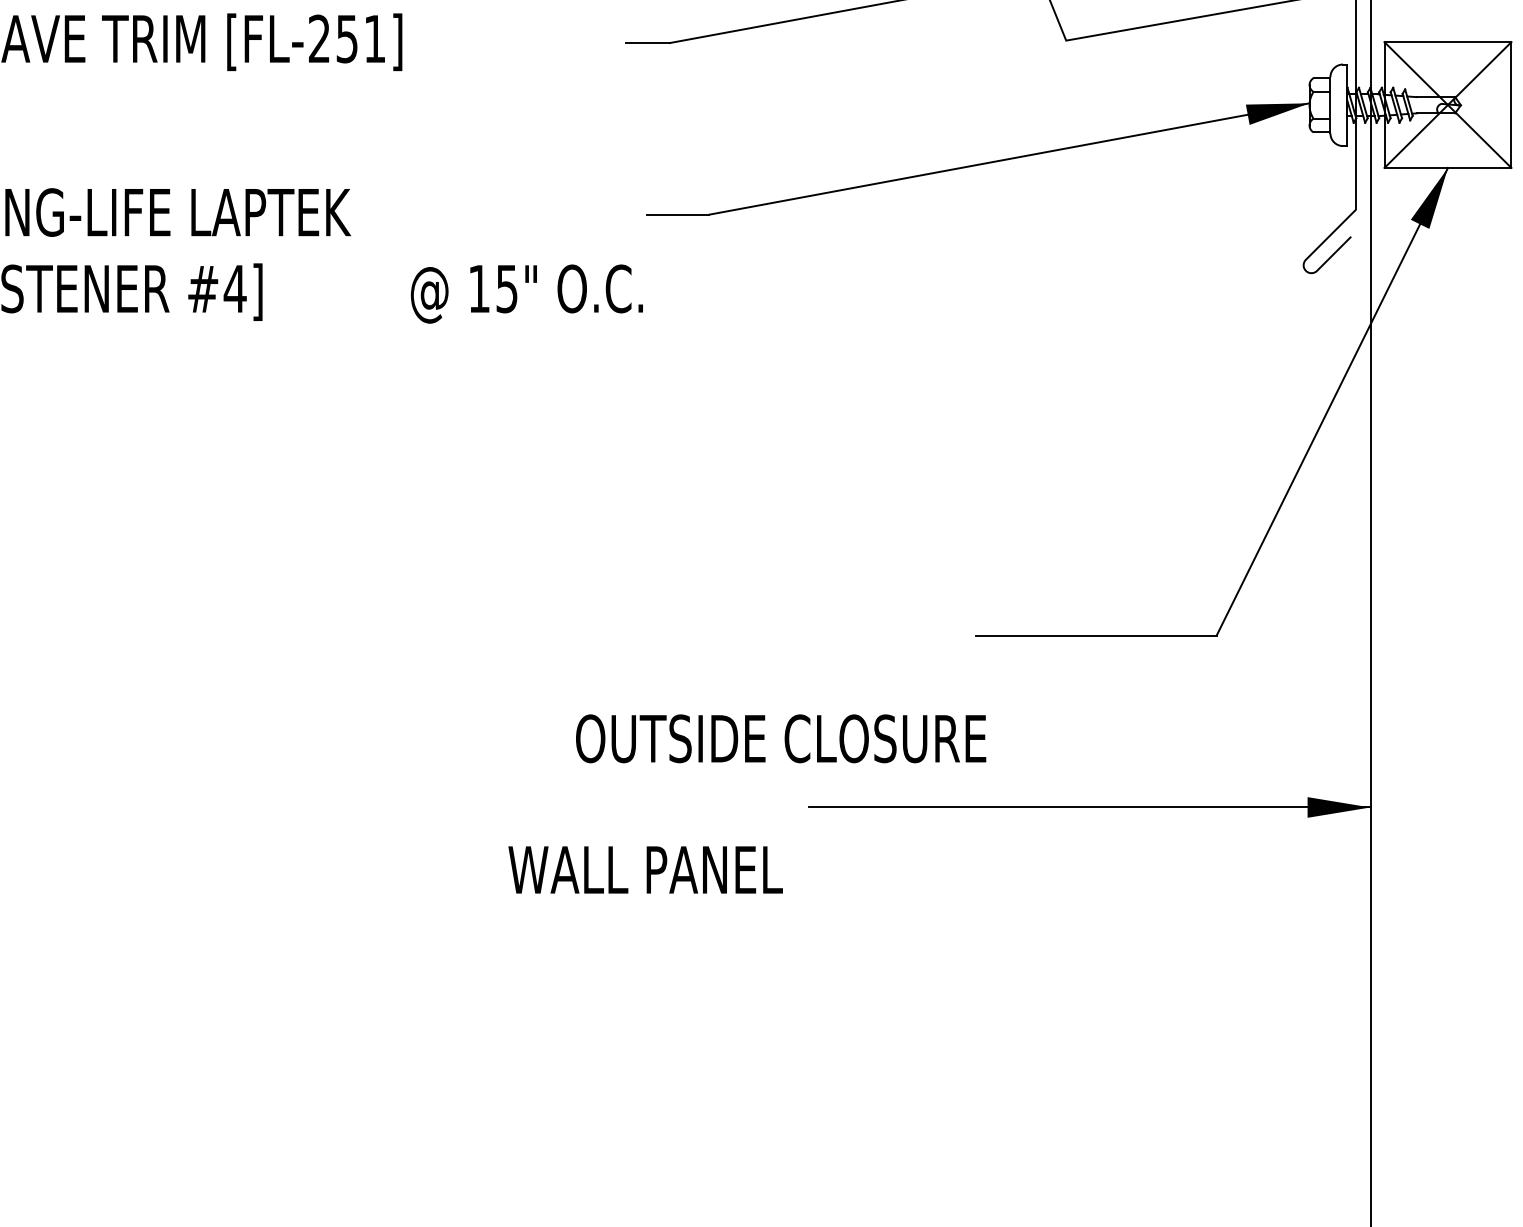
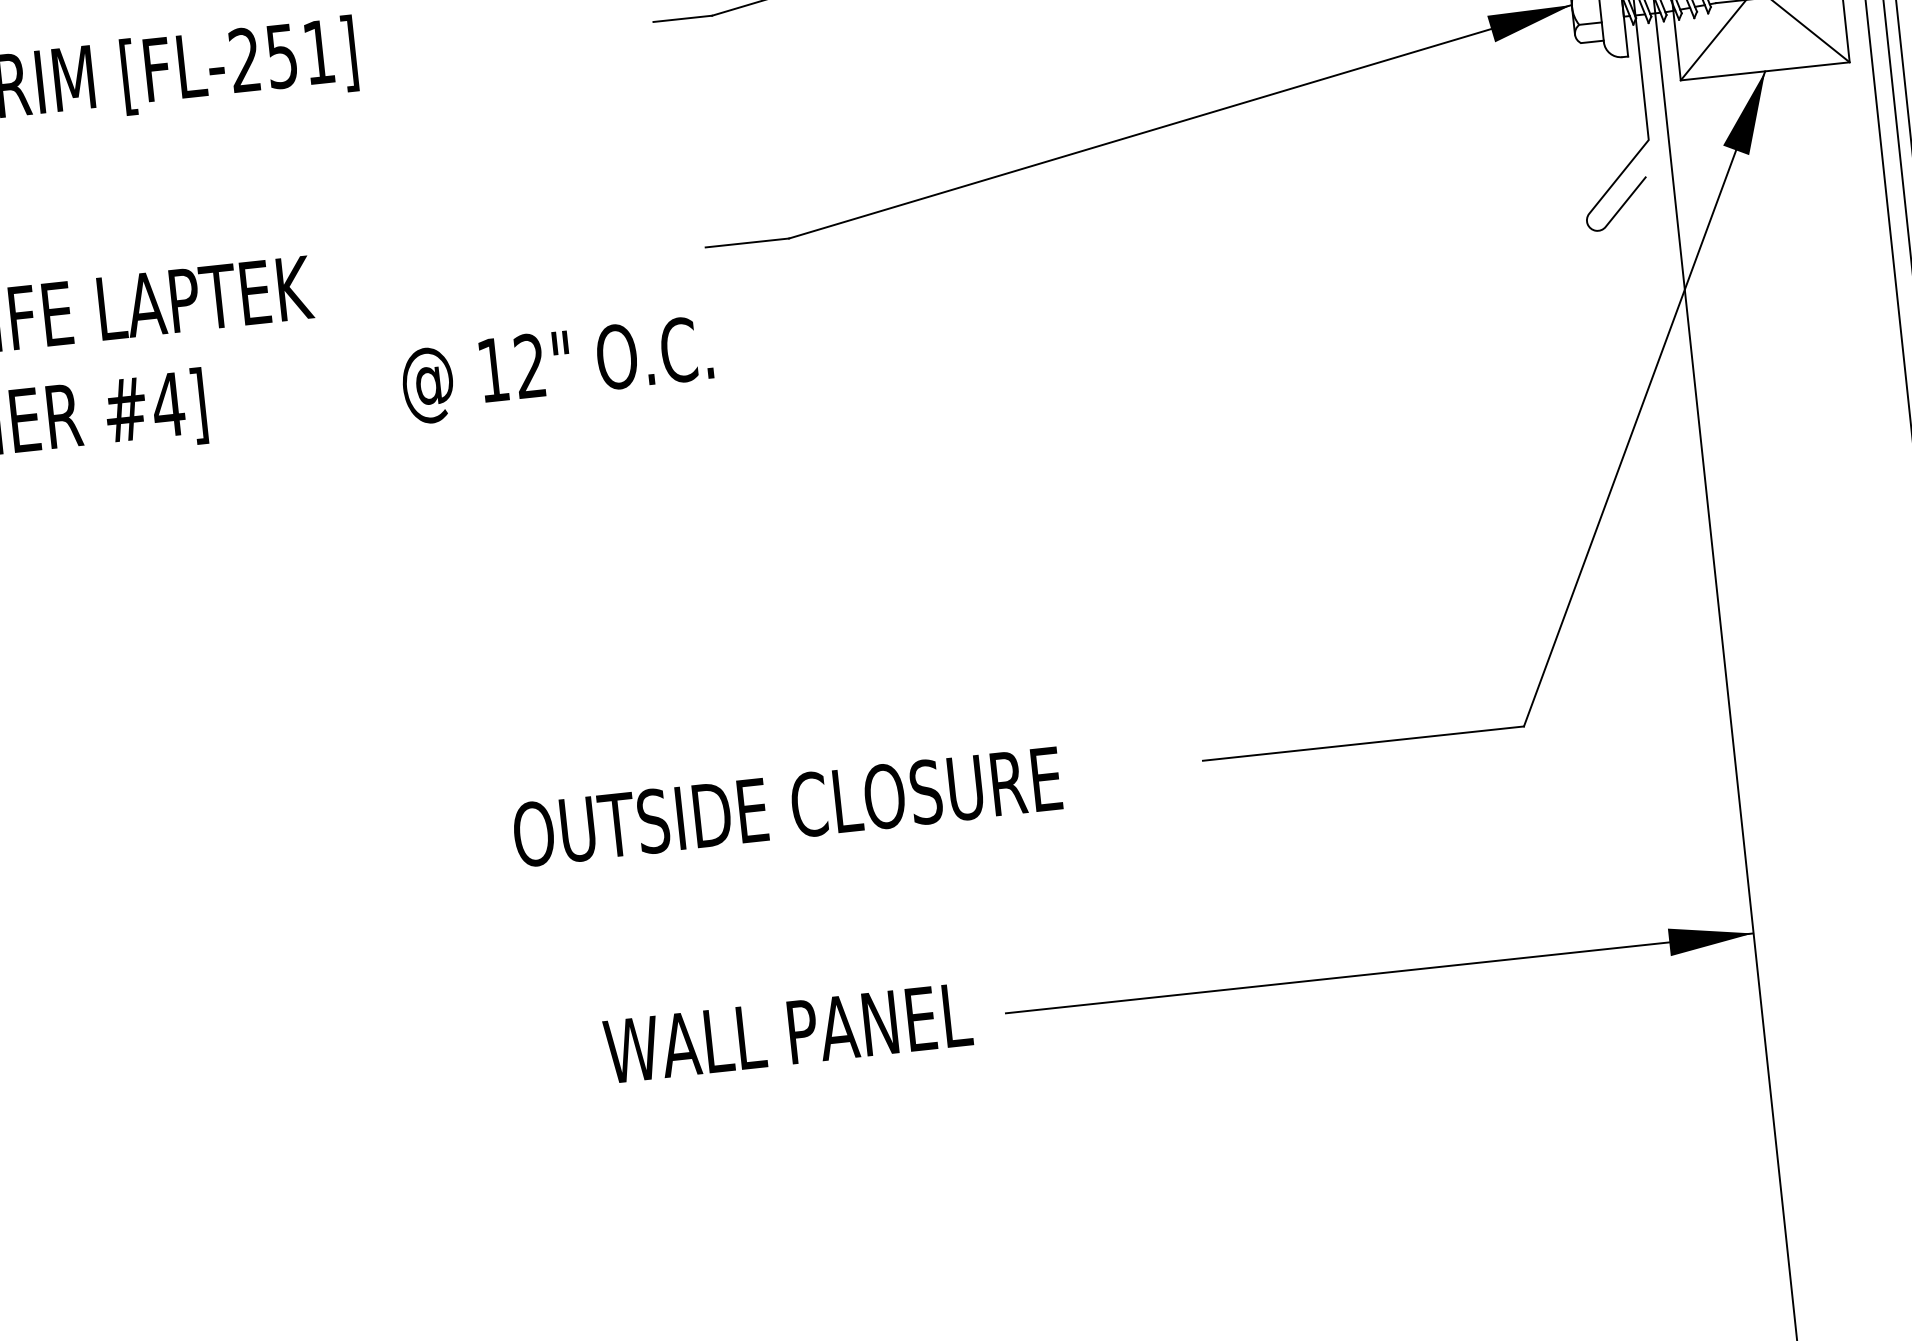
text: (506, 288) -> (529, 365), 15" -> 12"
text: (781, 738) -> (787, 806), moved
text: (645, 869) -> (787, 1032), moved

